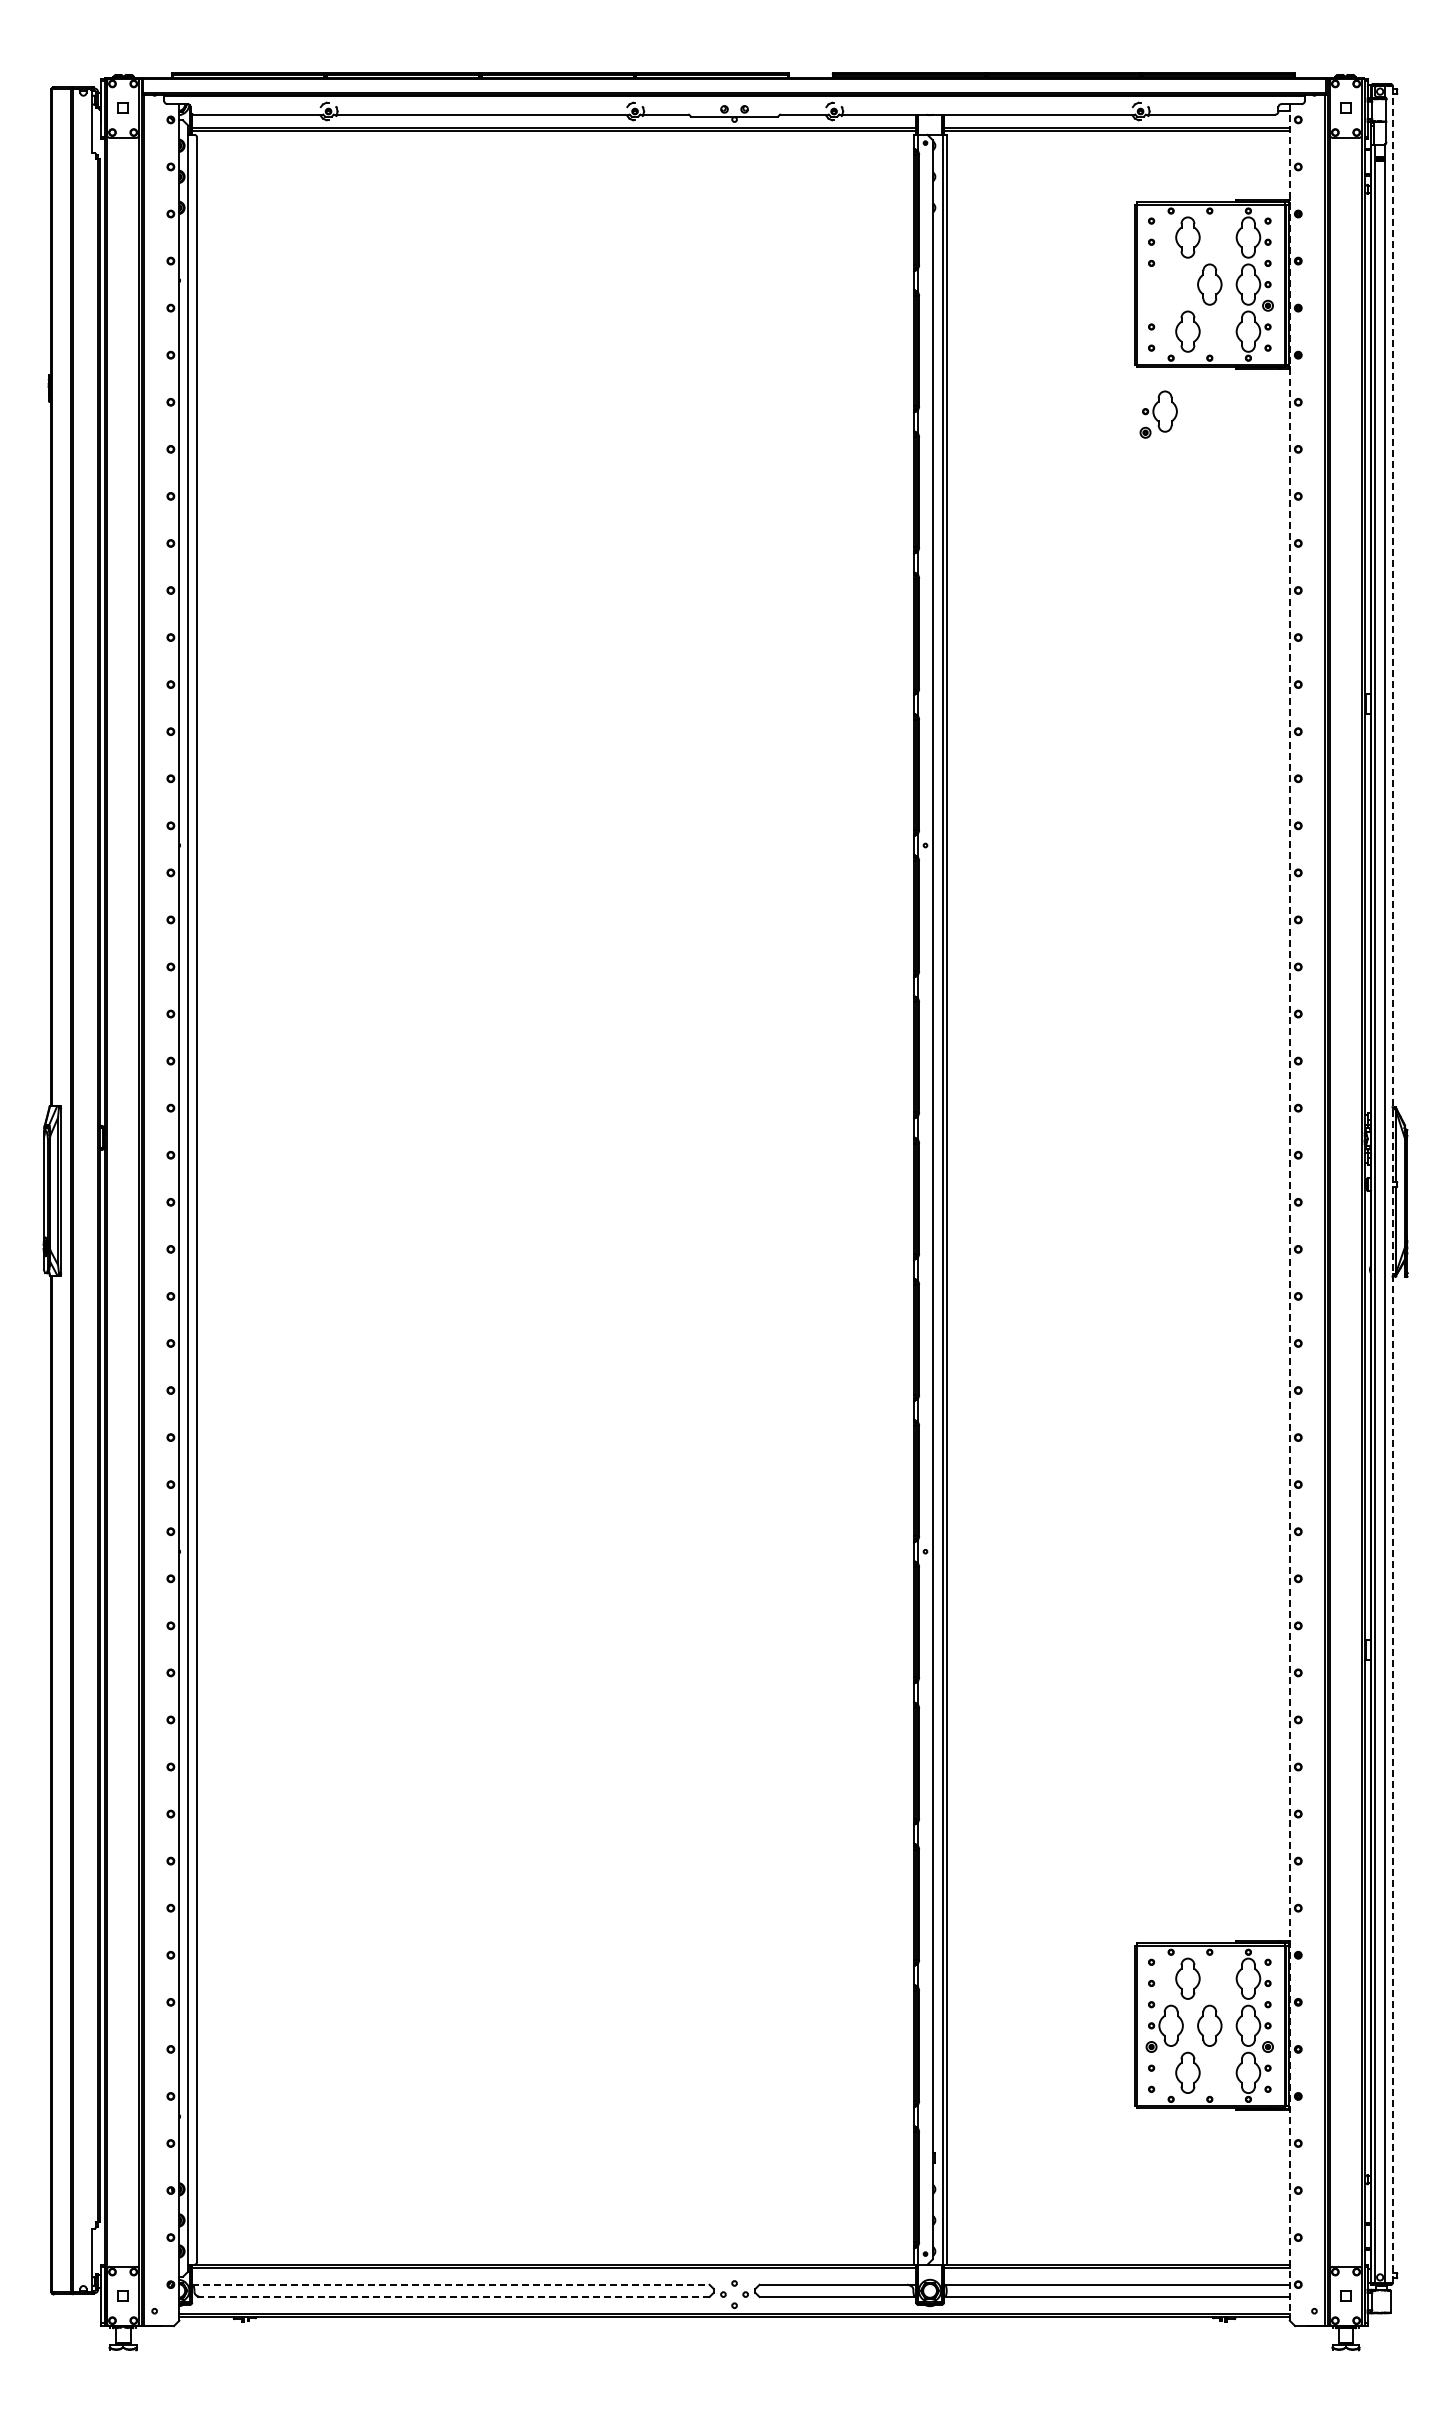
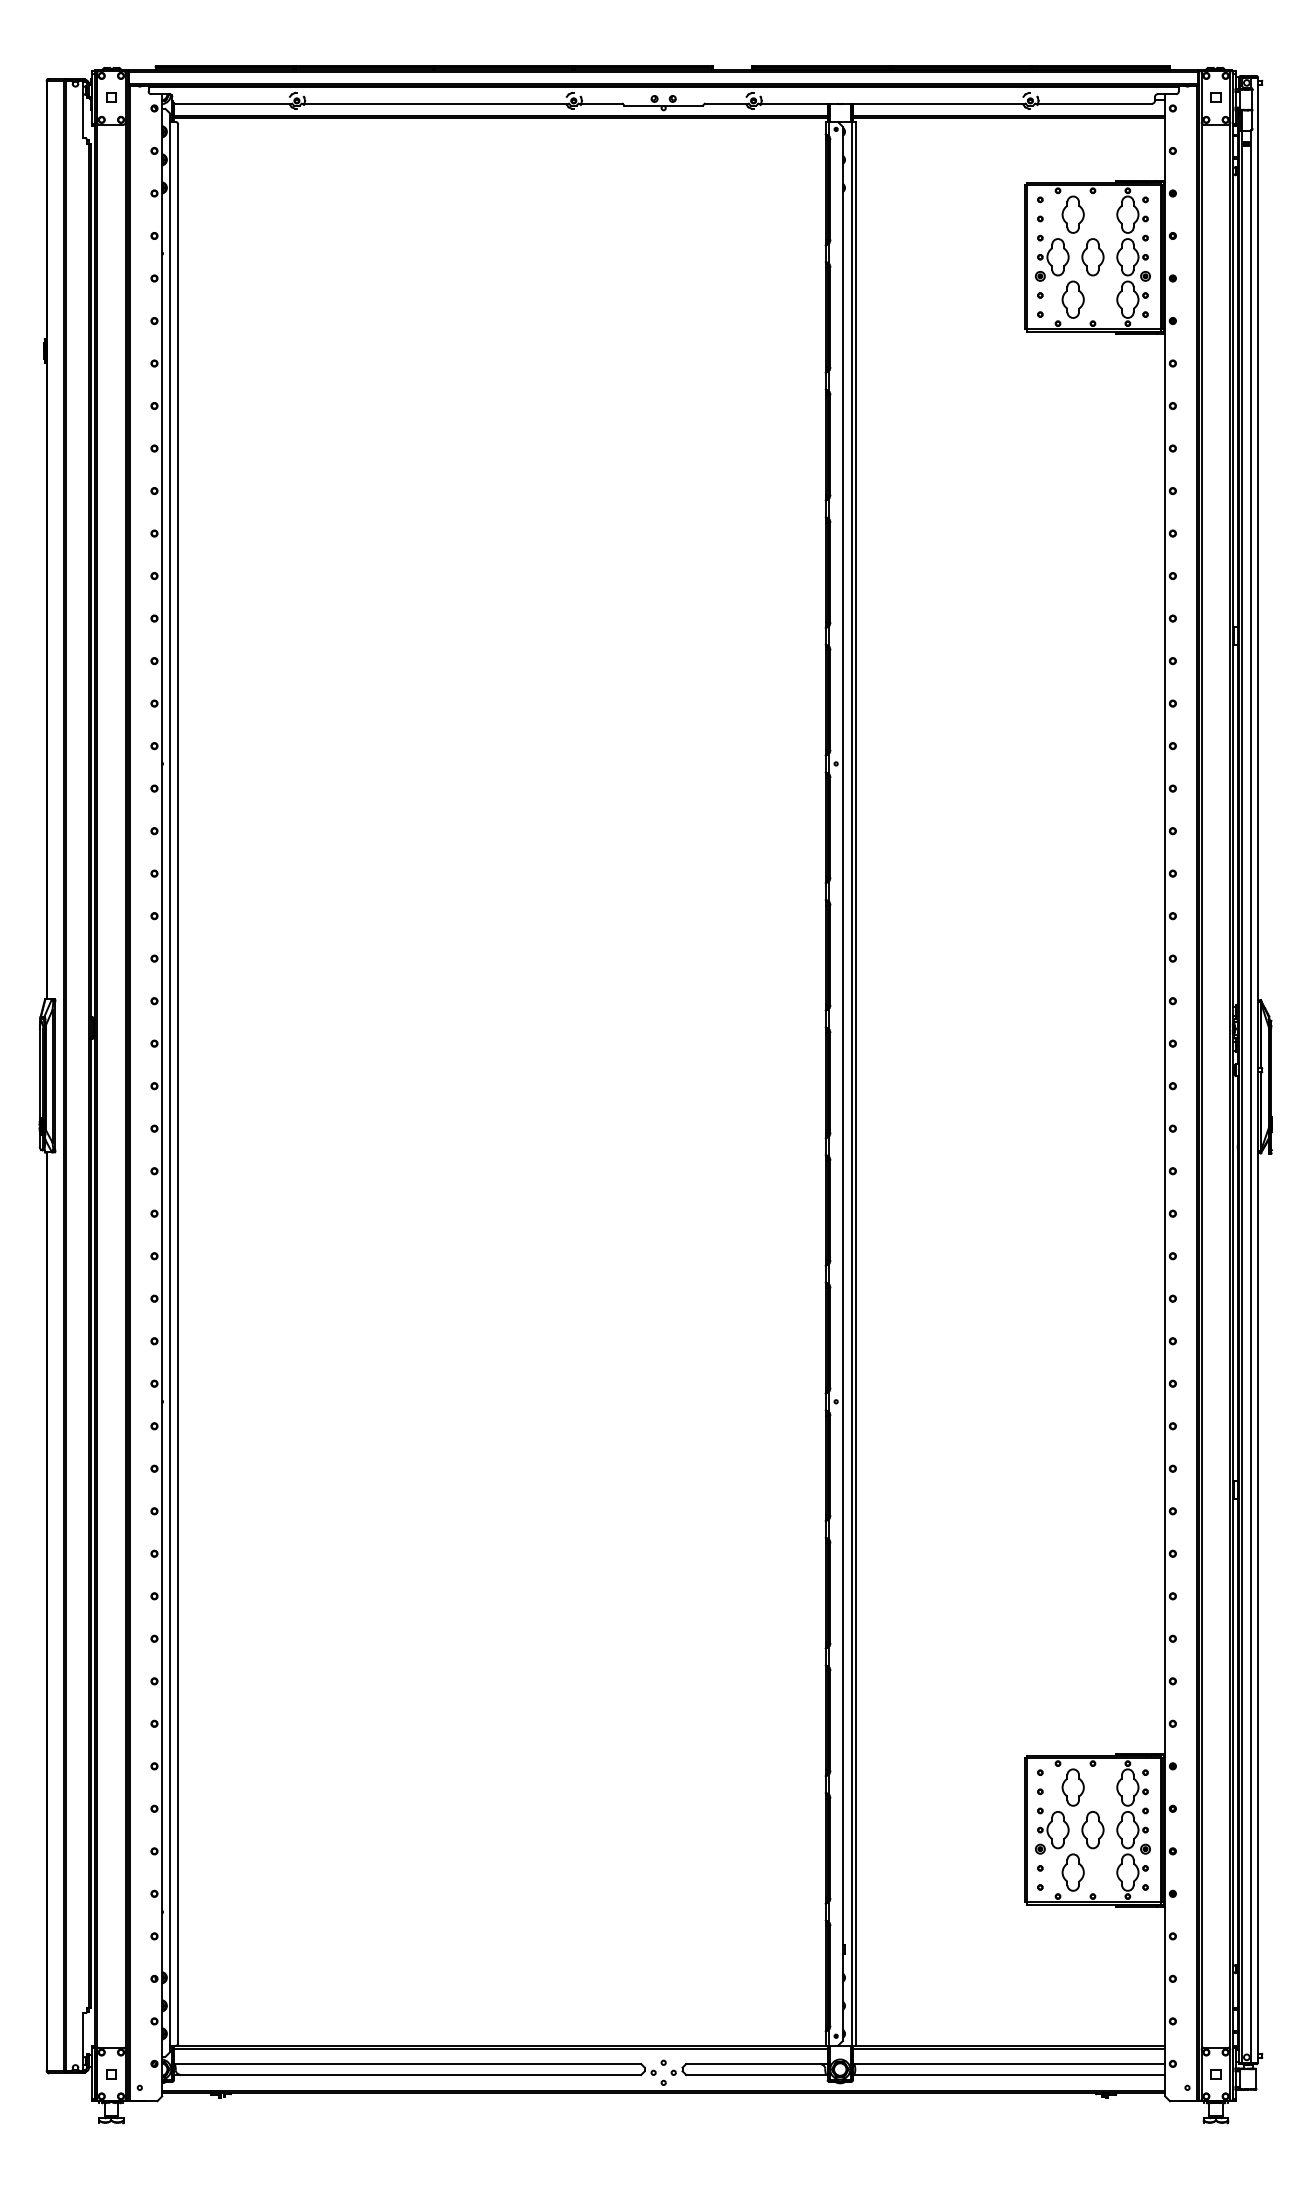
part: (1158, 414) -> (1052, 259), moved
line: (1392, 1184) -> (1258, 1070), dashed -> solid
line: (1289, 1212) -> (1164, 1095), dashed -> solid
line: (450, 2284) -> (407, 2063), dashed -> solid
line: (450, 2296) -> (407, 2074), dashed -> solid

